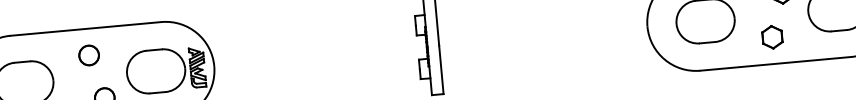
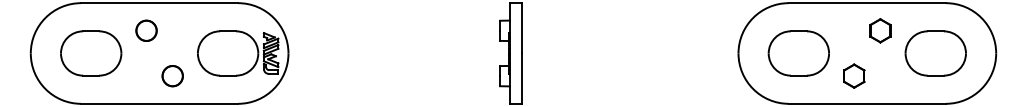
part: (772, 36) -> (854, 75), moved
circle: (89, 55) -> (146, 30), moved

